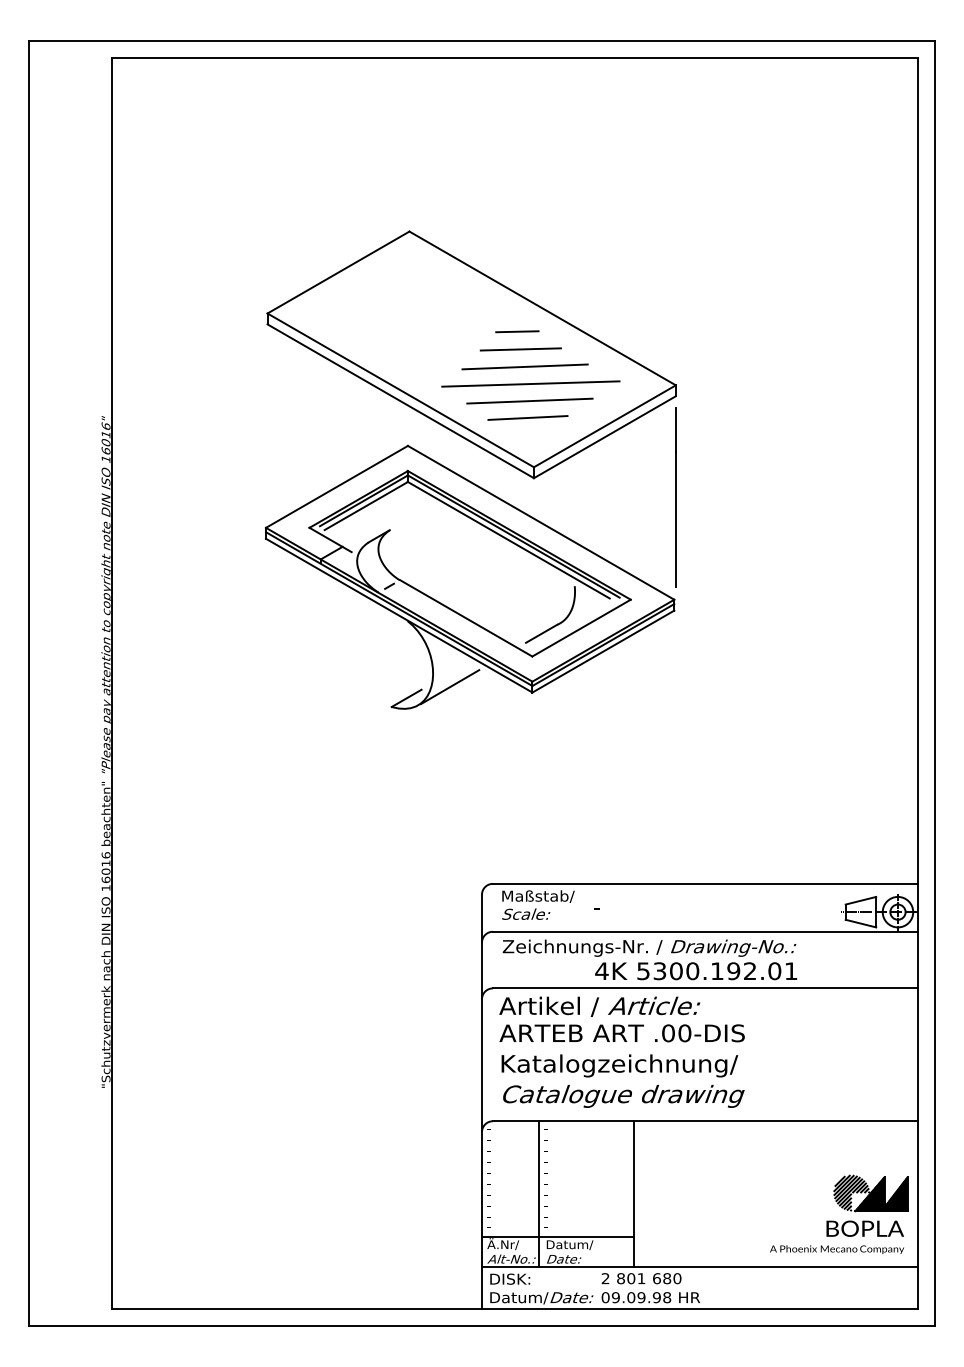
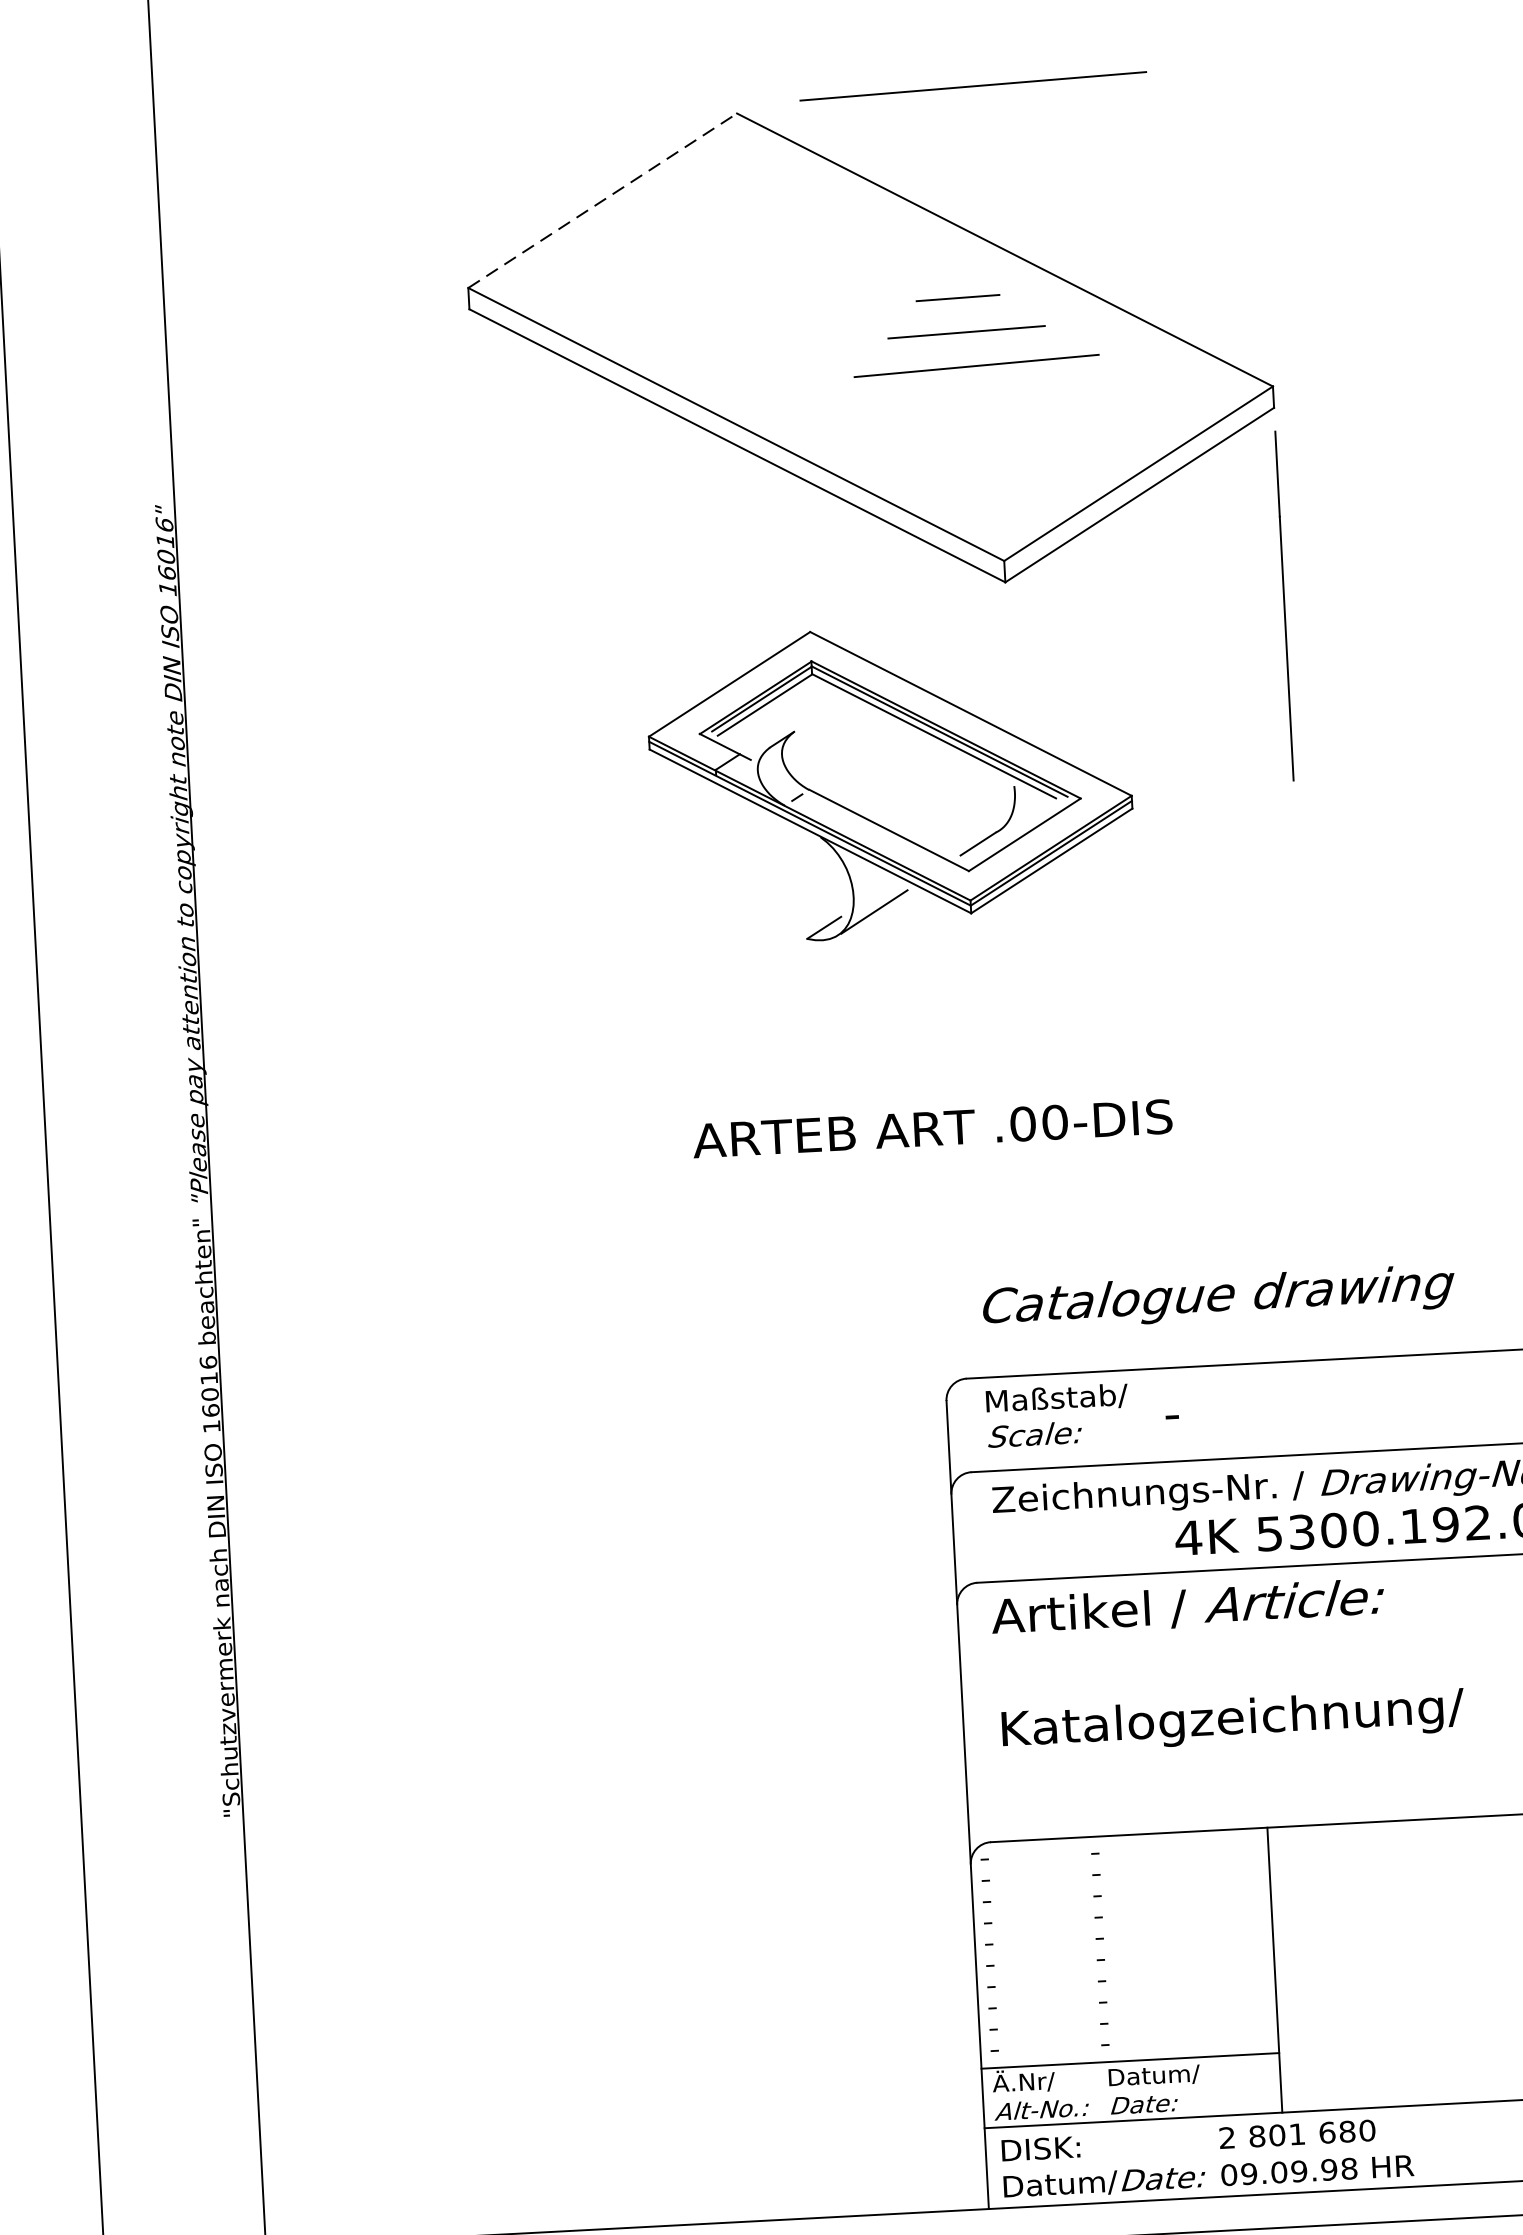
line: (338, 272) -> (602, 200), solid -> dashed
line: (530, 383) -> (972, 85), moved
line: (529, 400) -> (988, 431), removed
line: (527, 417) -> (986, 464), removed
part: (470, 576) -> (891, 780), size x0.6
text: (621, 1033) -> (931, 1129), moved
text: (623, 1096) -> (1218, 1298), moved
line: (538, 1194) -> (1087, 1980), removed

